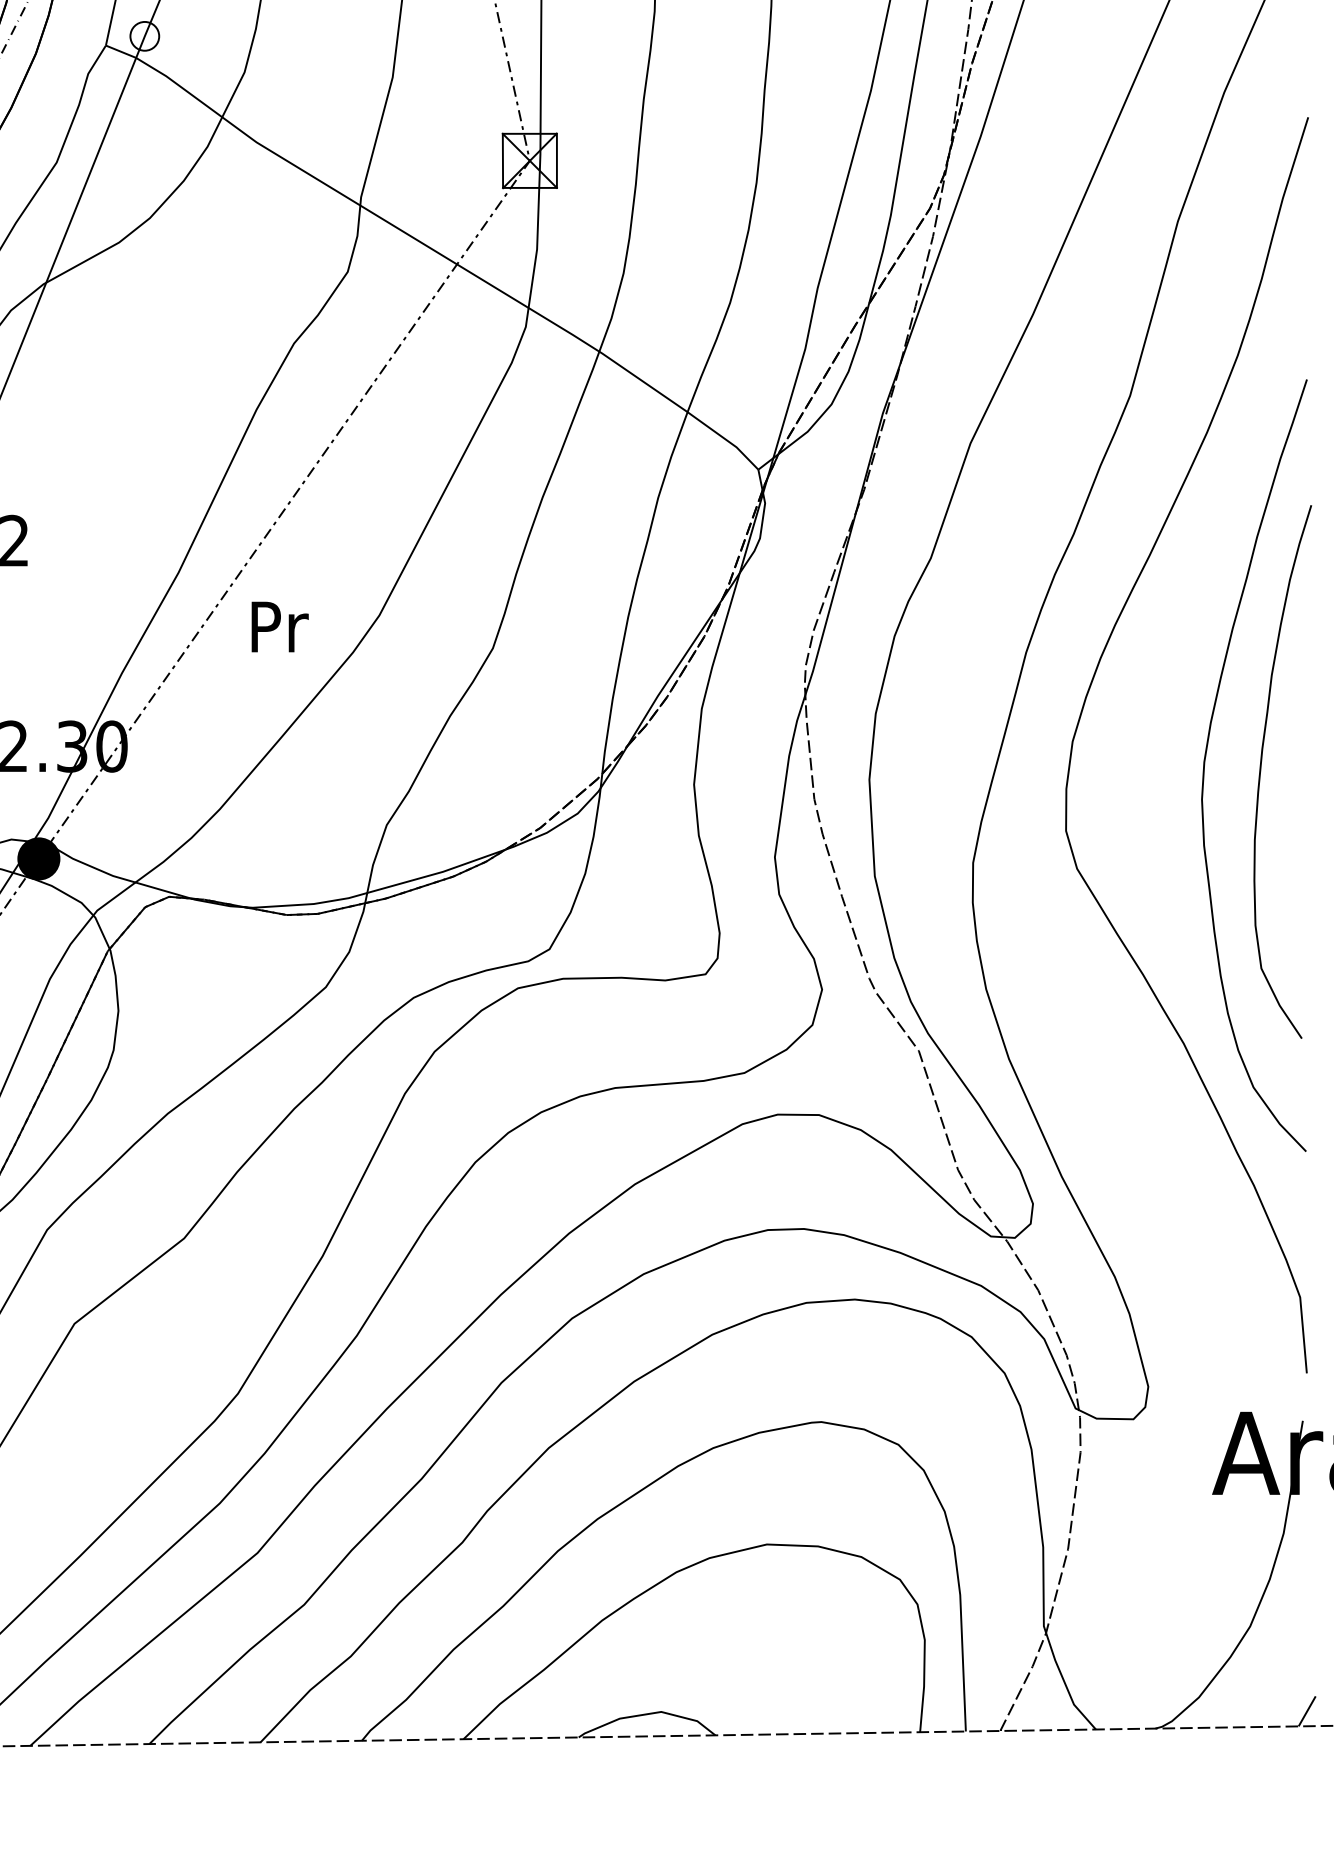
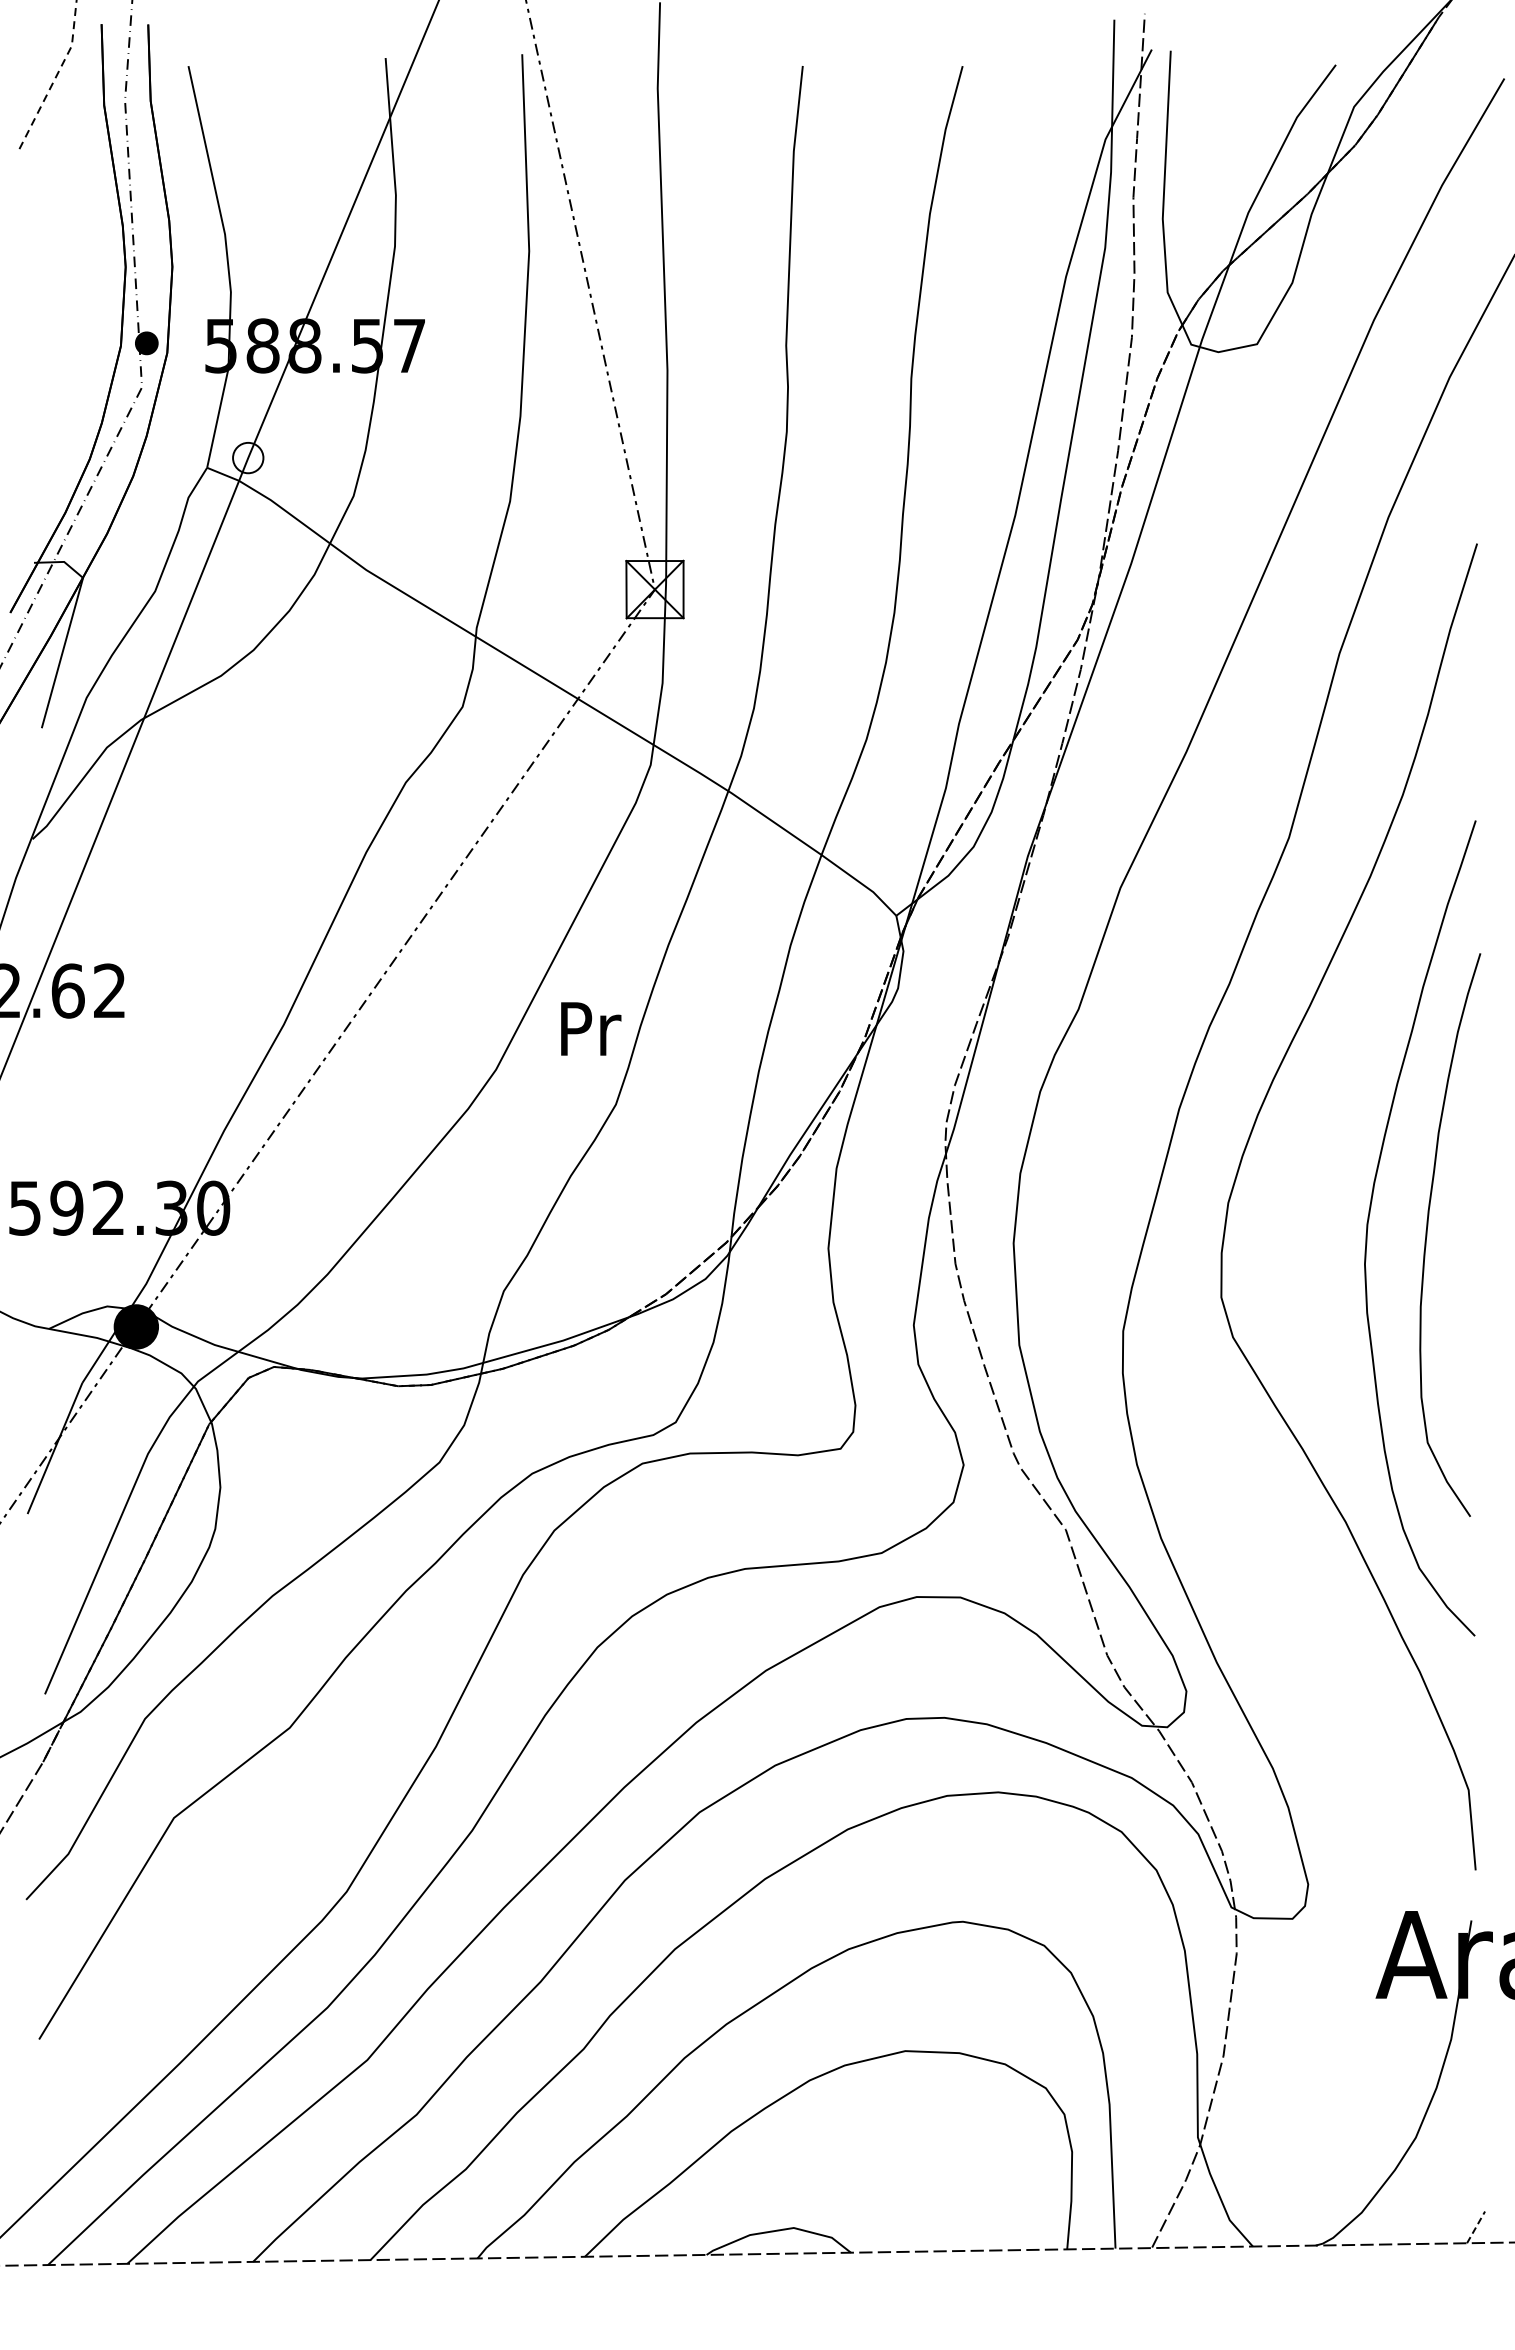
text: (280, 626) -> (591, 1028), moved
line: (1307, 1710) -> (1476, 2226), solid -> dashed

